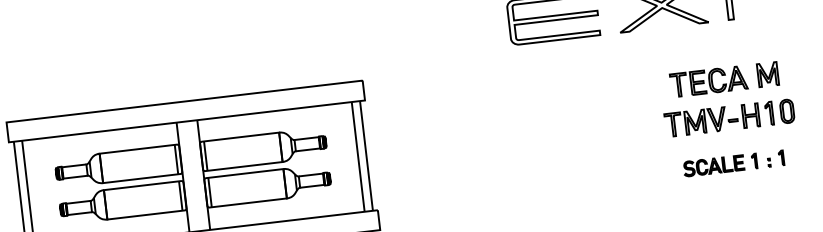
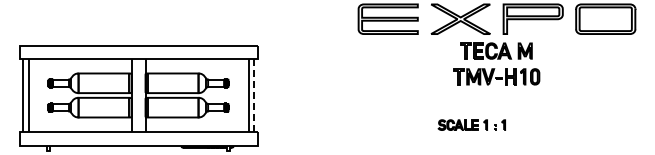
part: (727, 98) -> (496, 63), moved
line: (366, 155) -> (254, 95), solid -> dashed
part: (733, 162) -> (471, 124), moved

